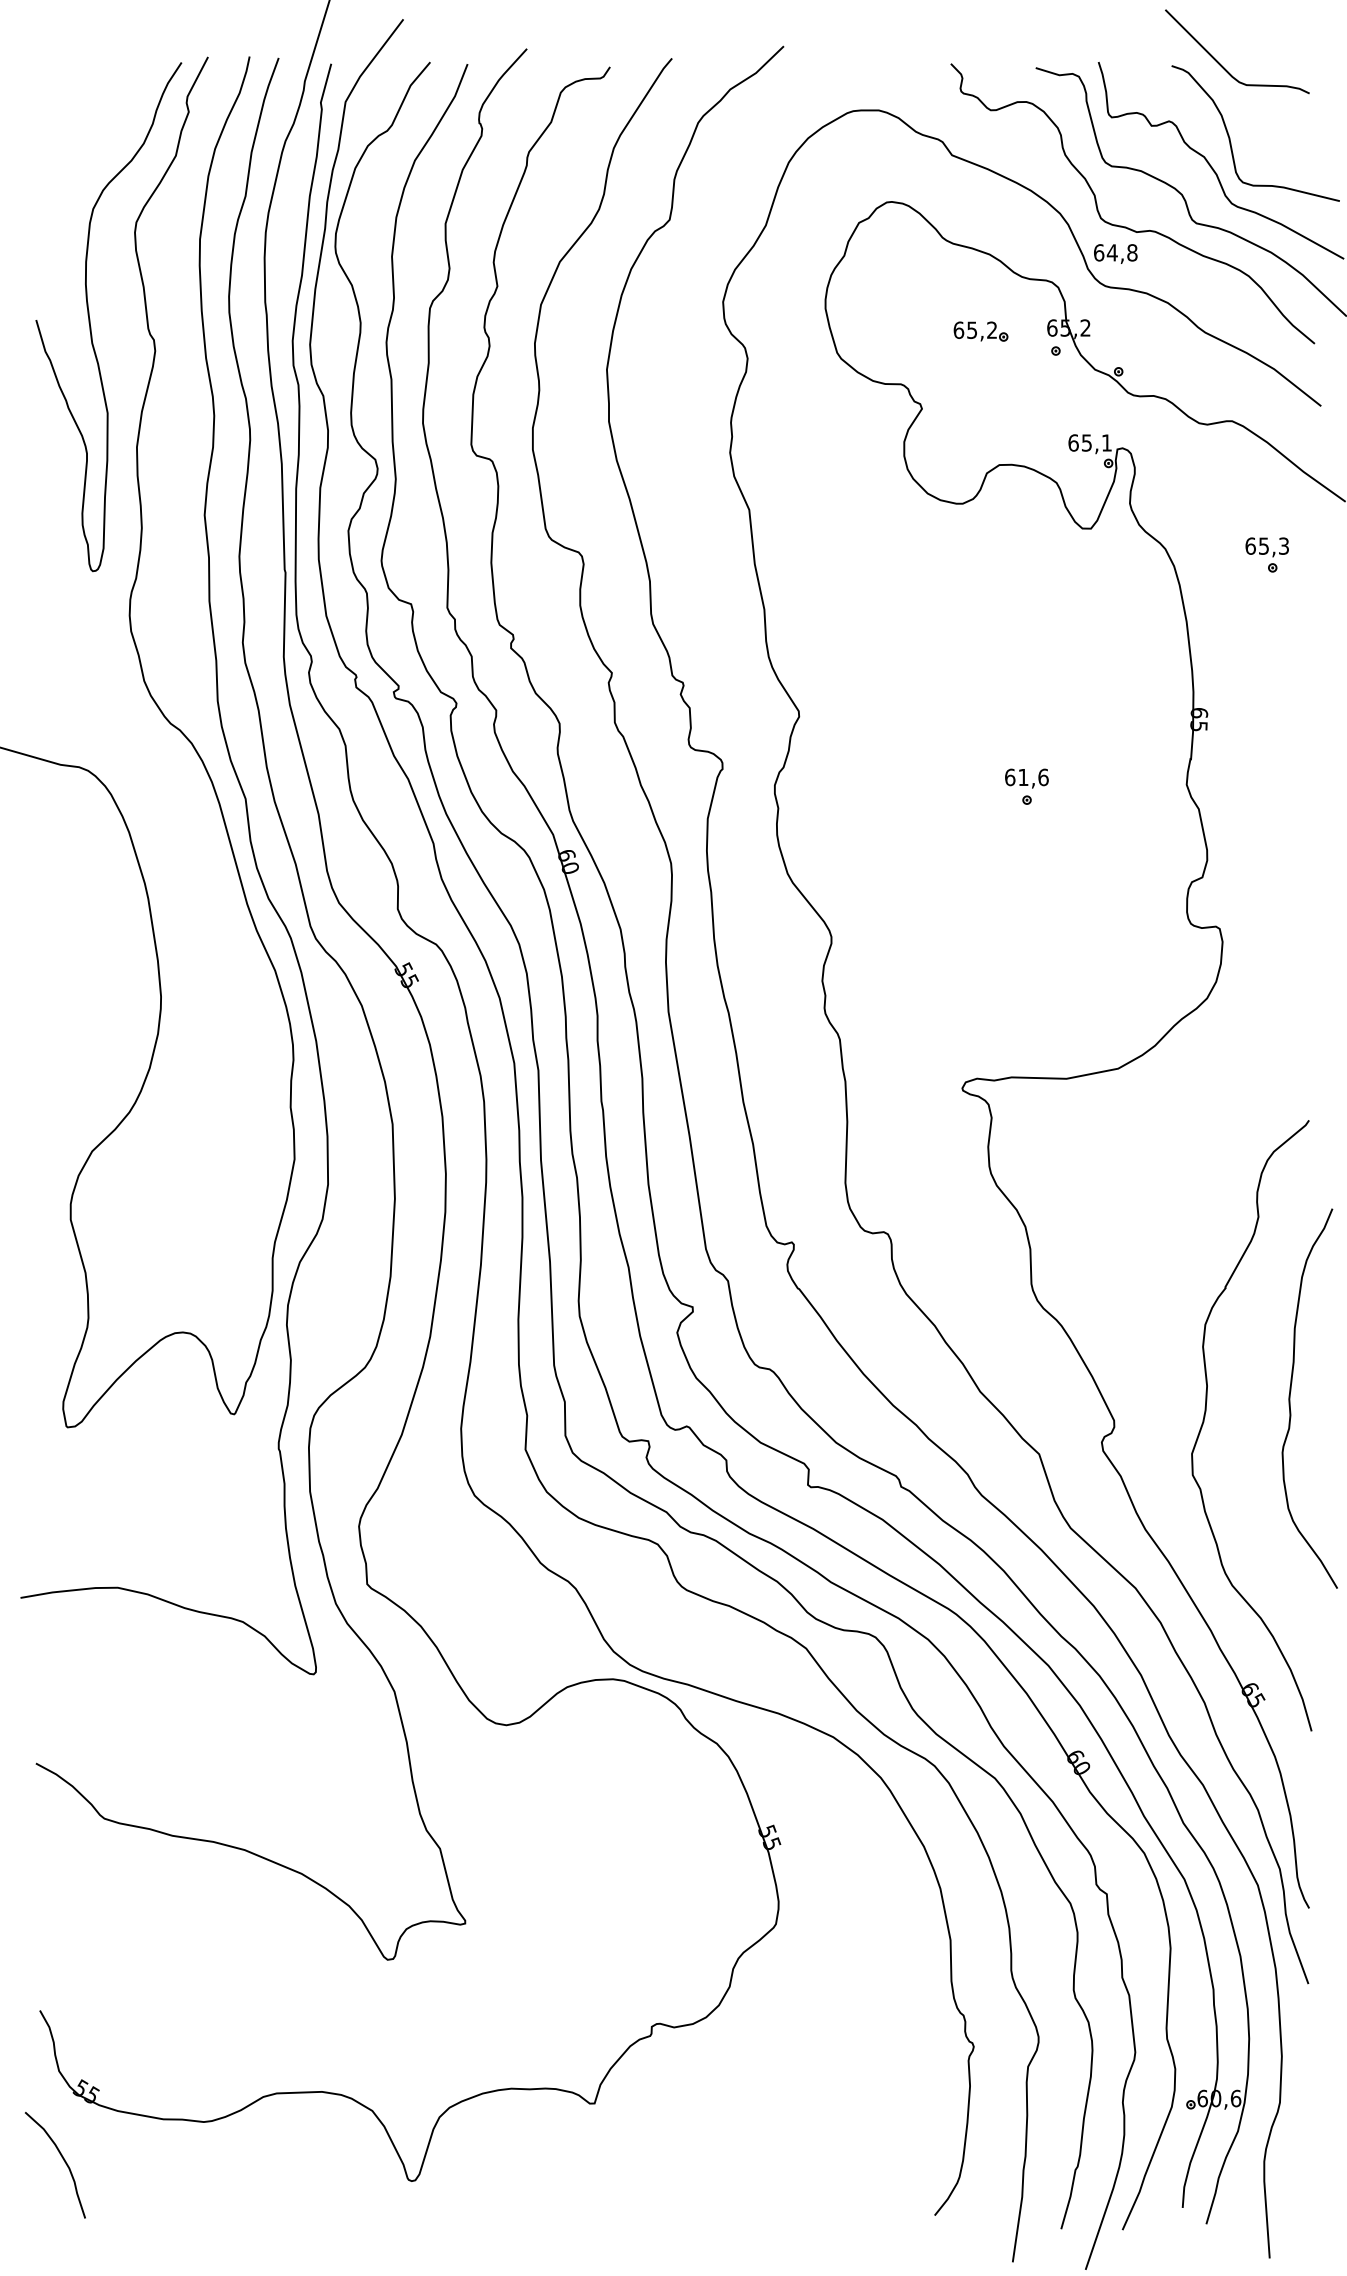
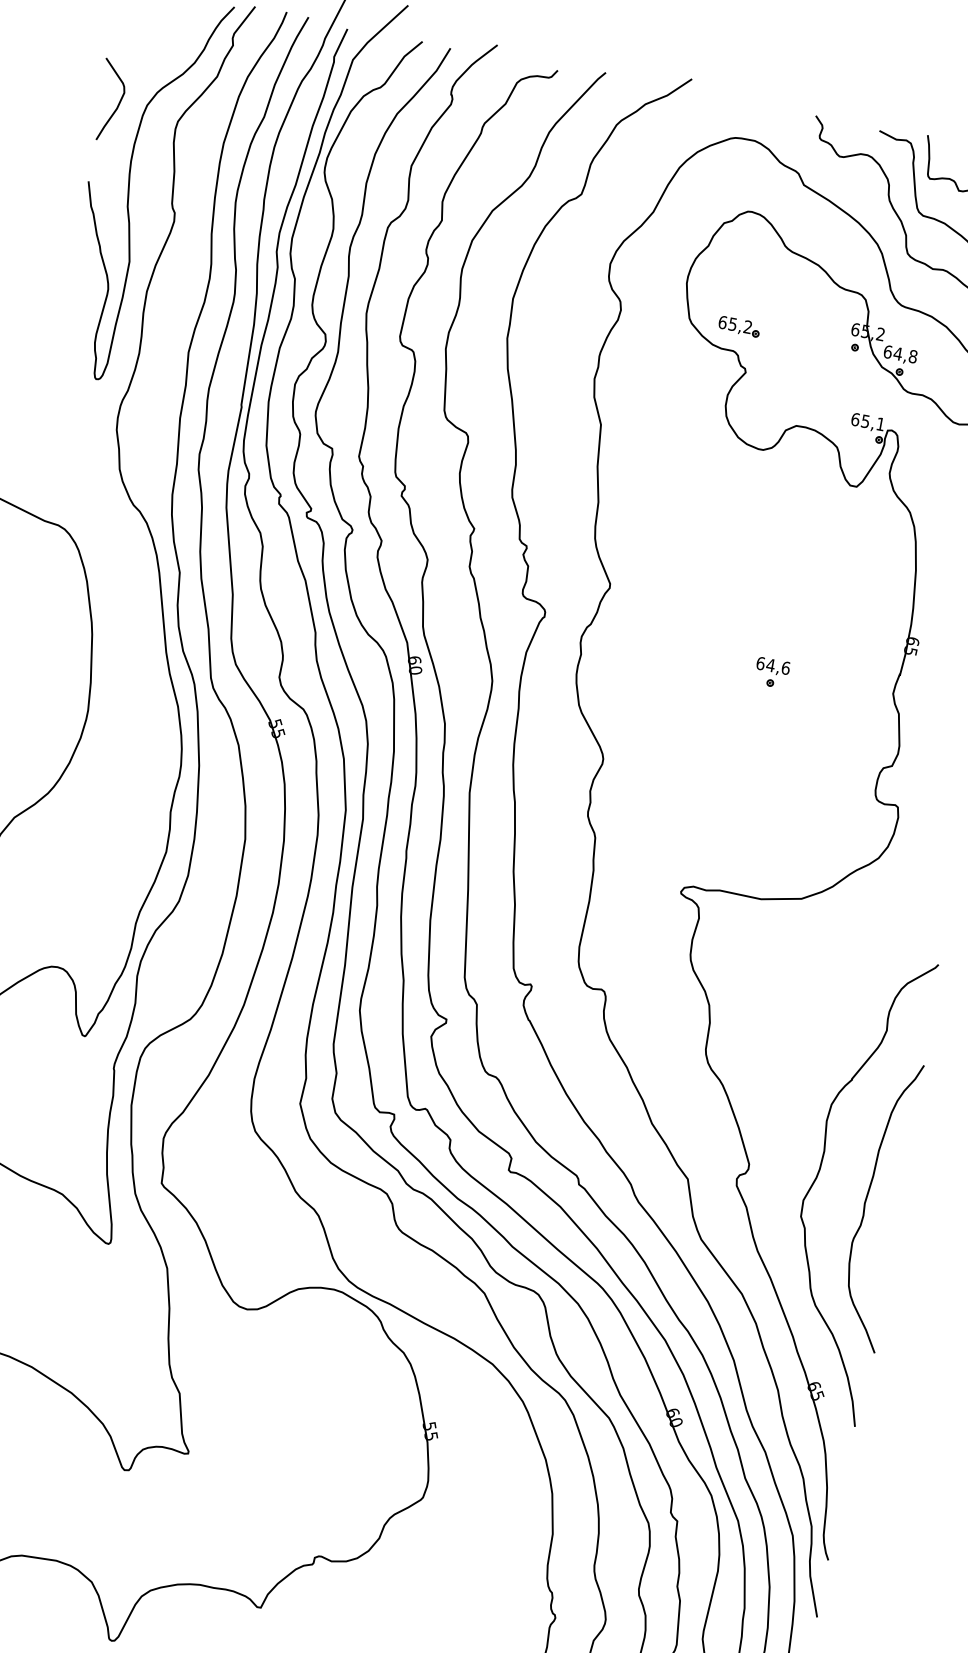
curve: (55, 215) -> (117, 105), added
text: (1115, 253) -> (900, 354), moved
part: (980, 331) -> (739, 326), moved
text: (1023, 777) -> (770, 665), 61,6 -> 64,6
curve: (1290, 1398) -> (865, 1203), moved

